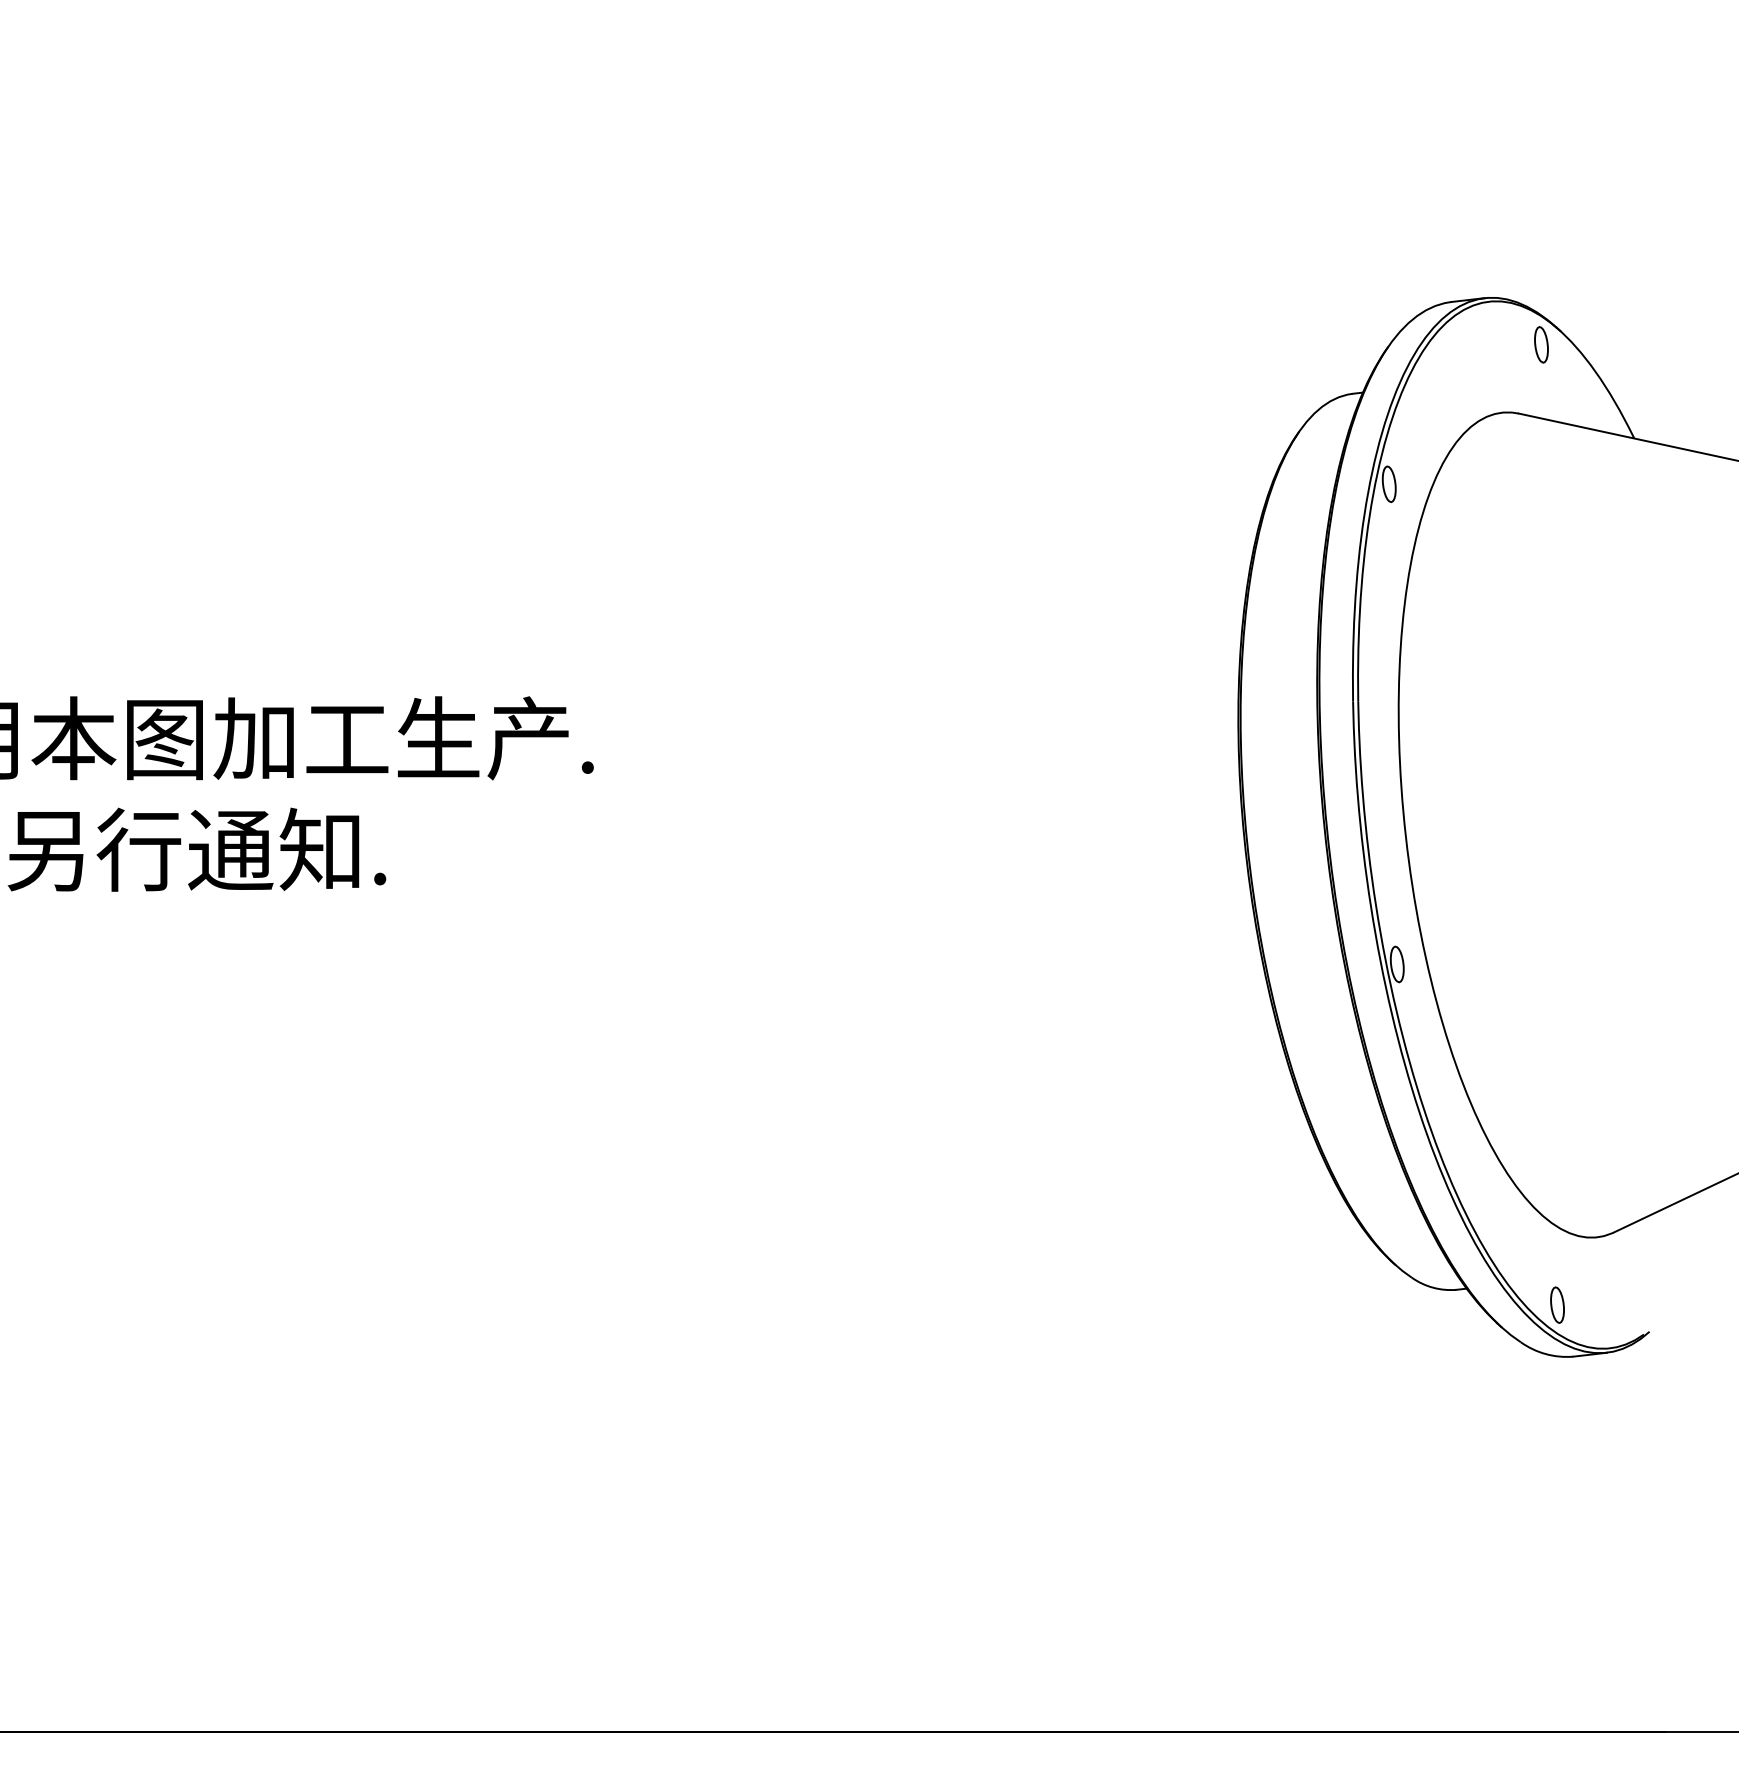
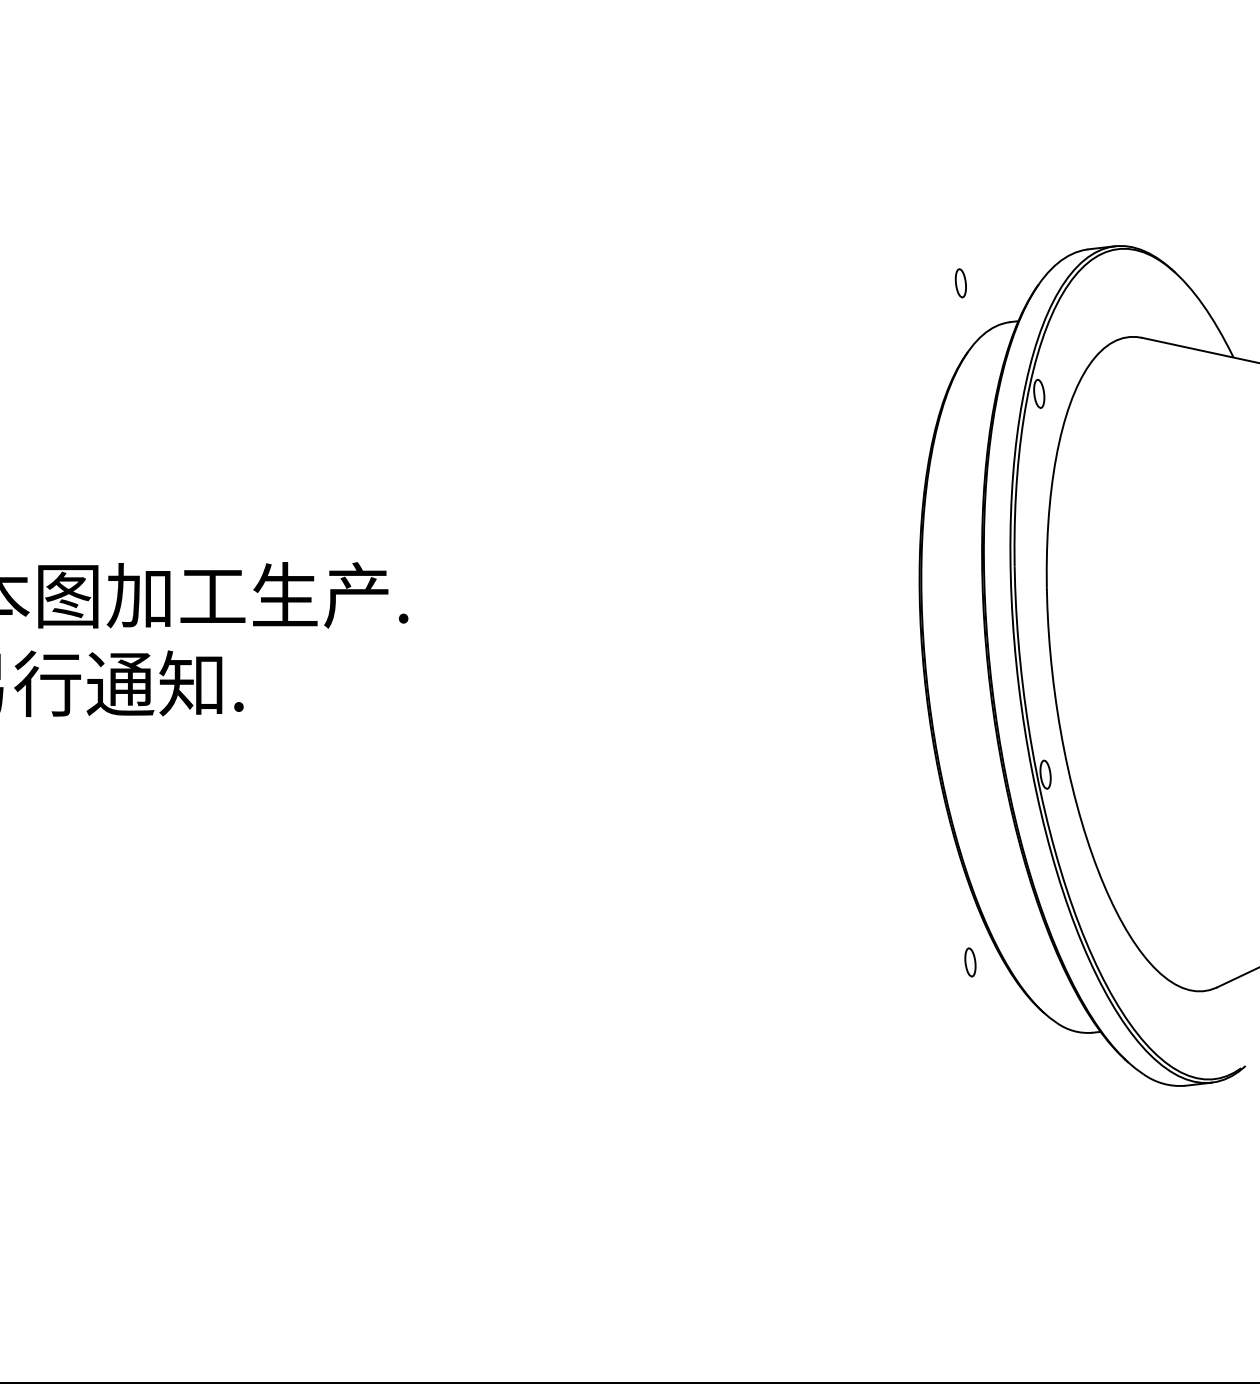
part: (1541, 344) -> (960, 283), moved
part: (1557, 1304) -> (970, 961), moved

